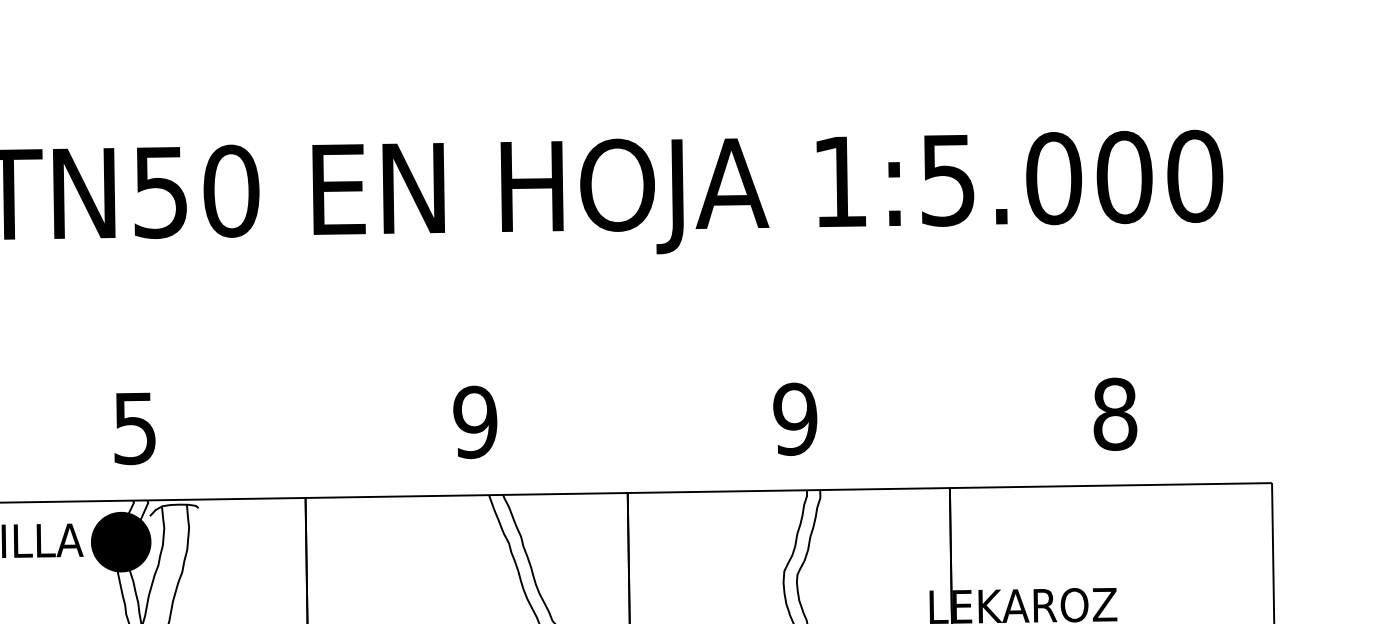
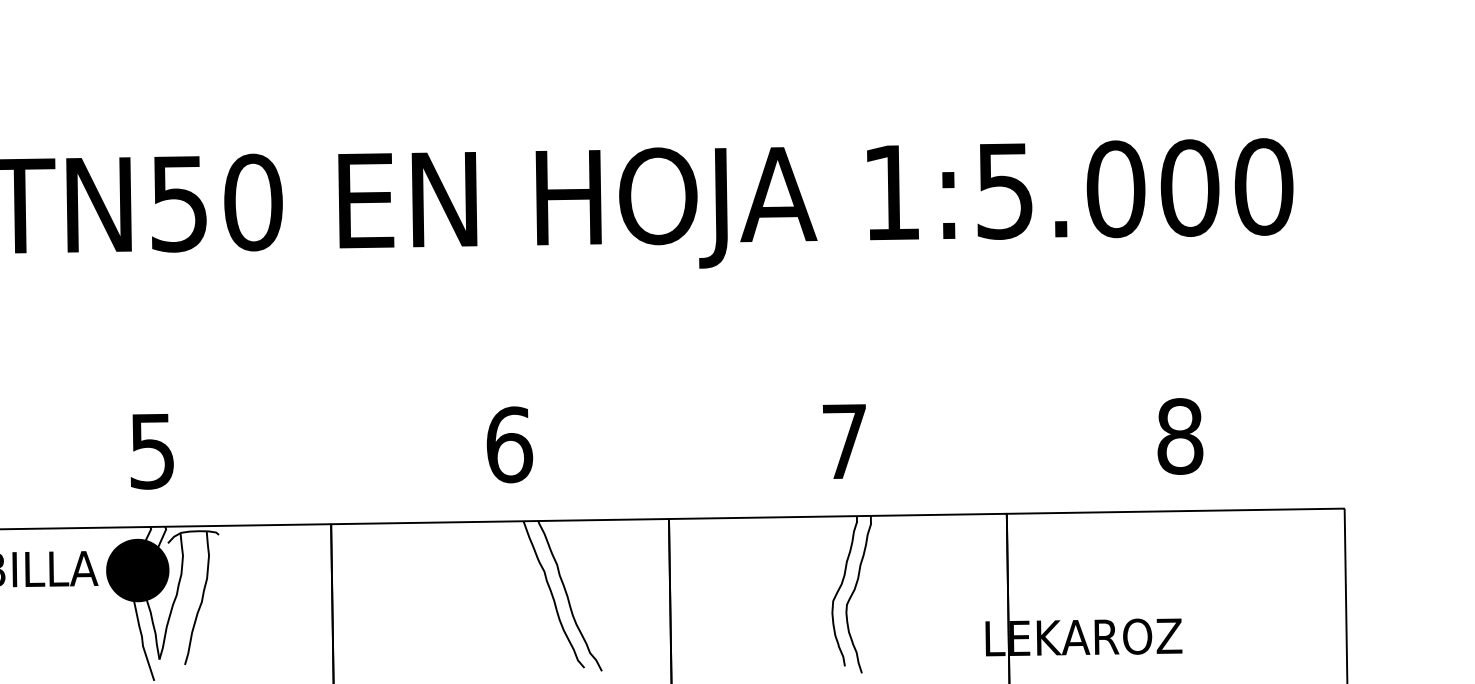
text: (795, 419) -> (844, 441), 9 -> 7
text: (475, 421) -> (509, 444), 9 -> 6

